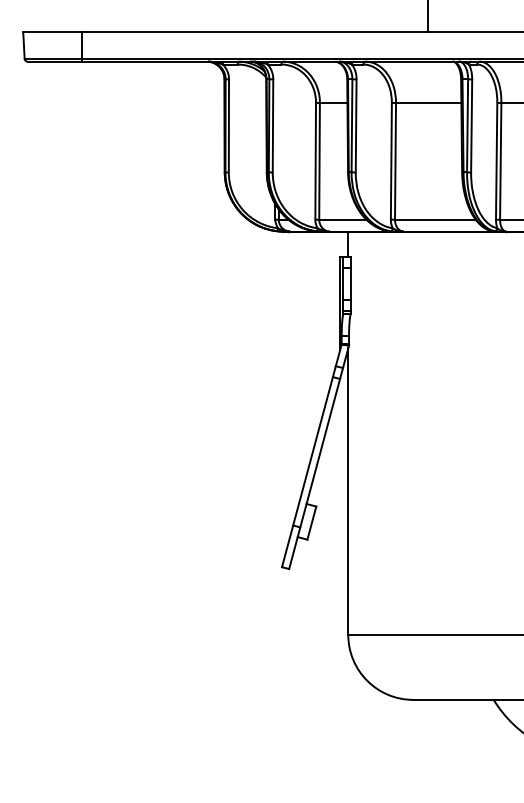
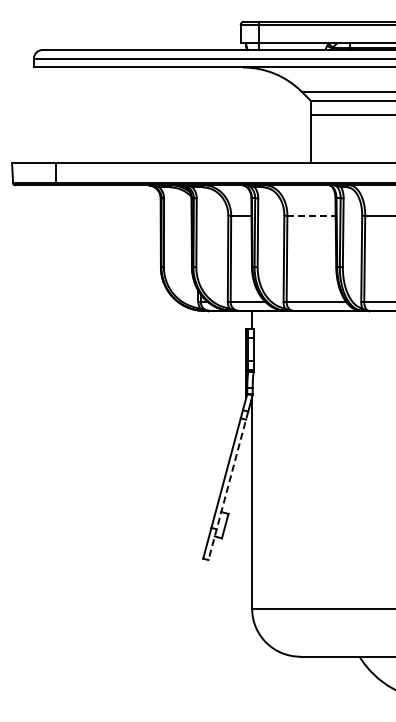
line: (430, 102) -> (312, 215), solid -> dashed
line: (316, 468) -> (228, 485), solid -> dashed

